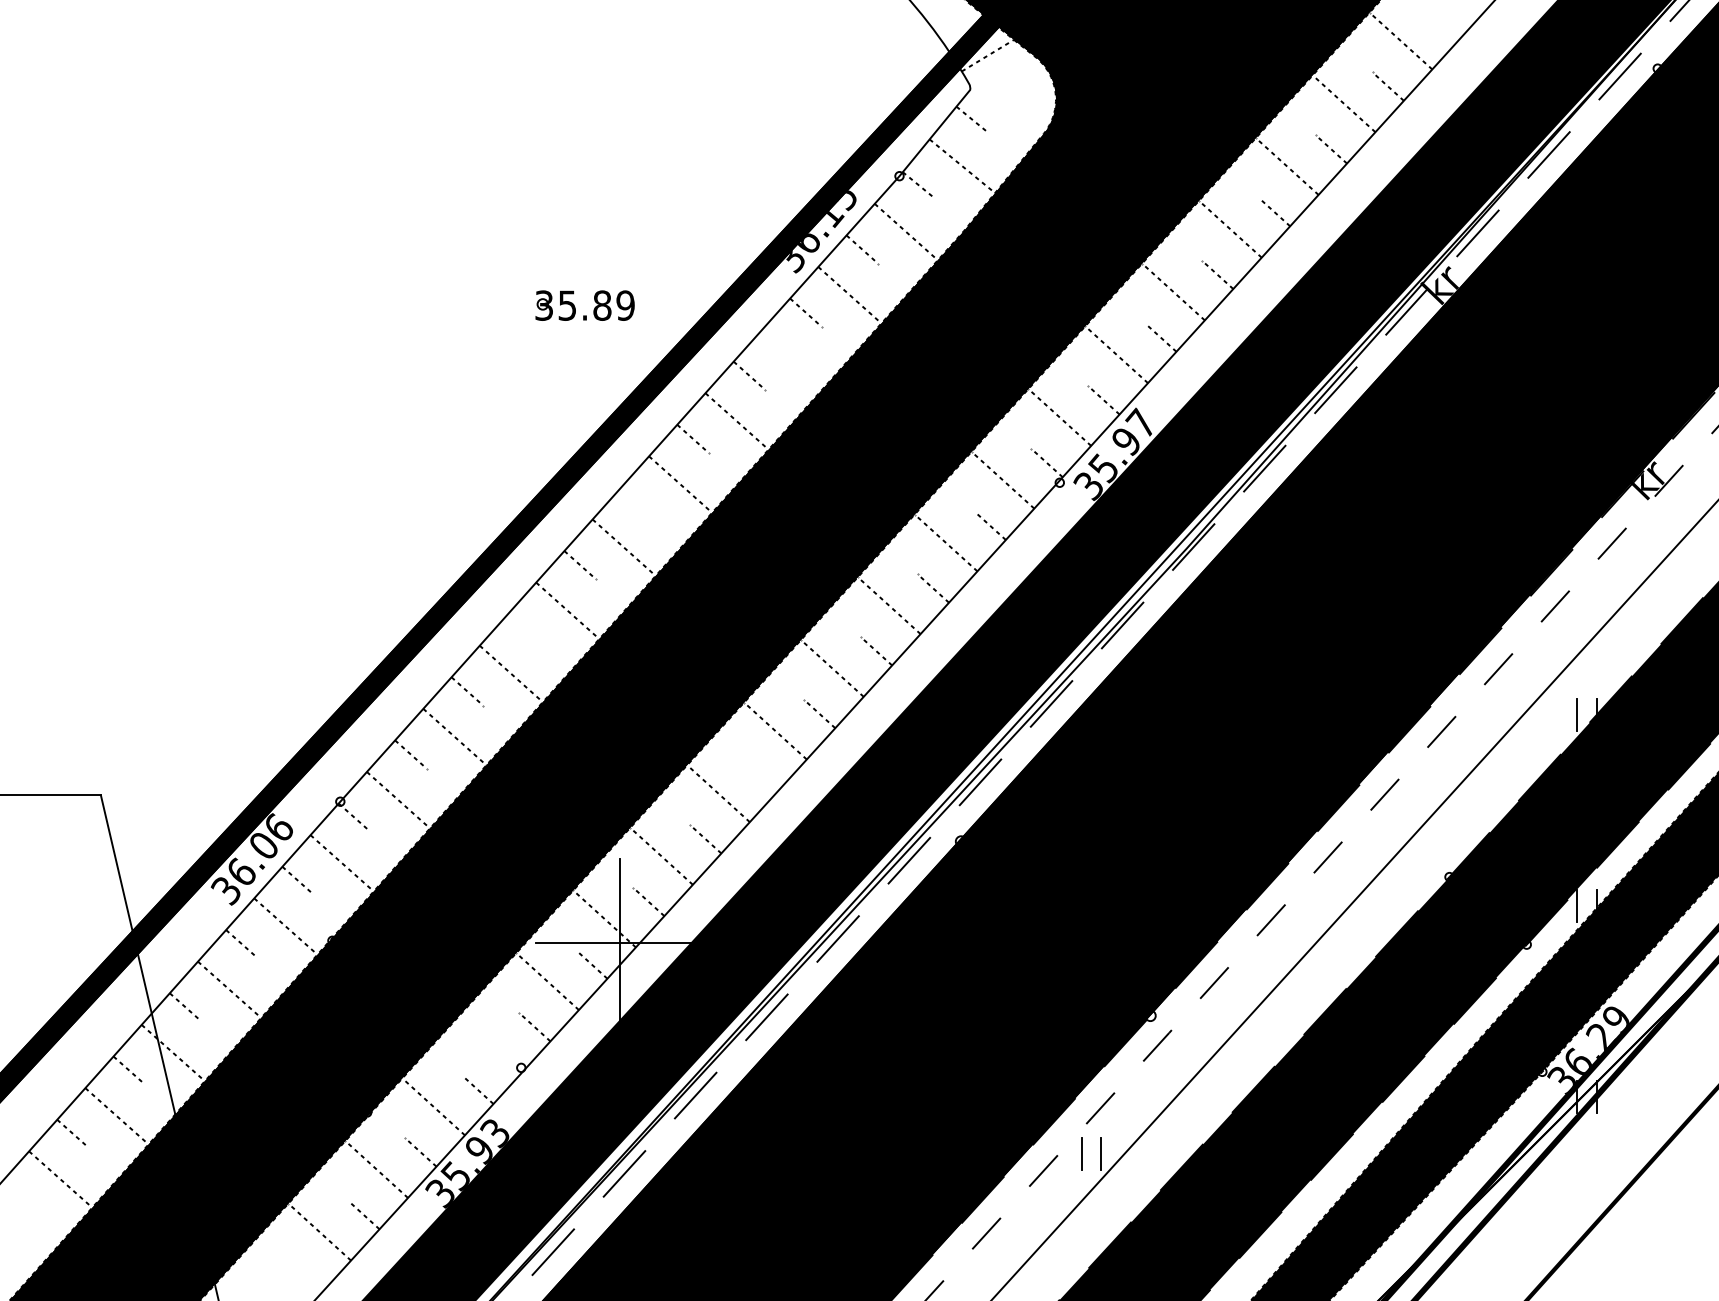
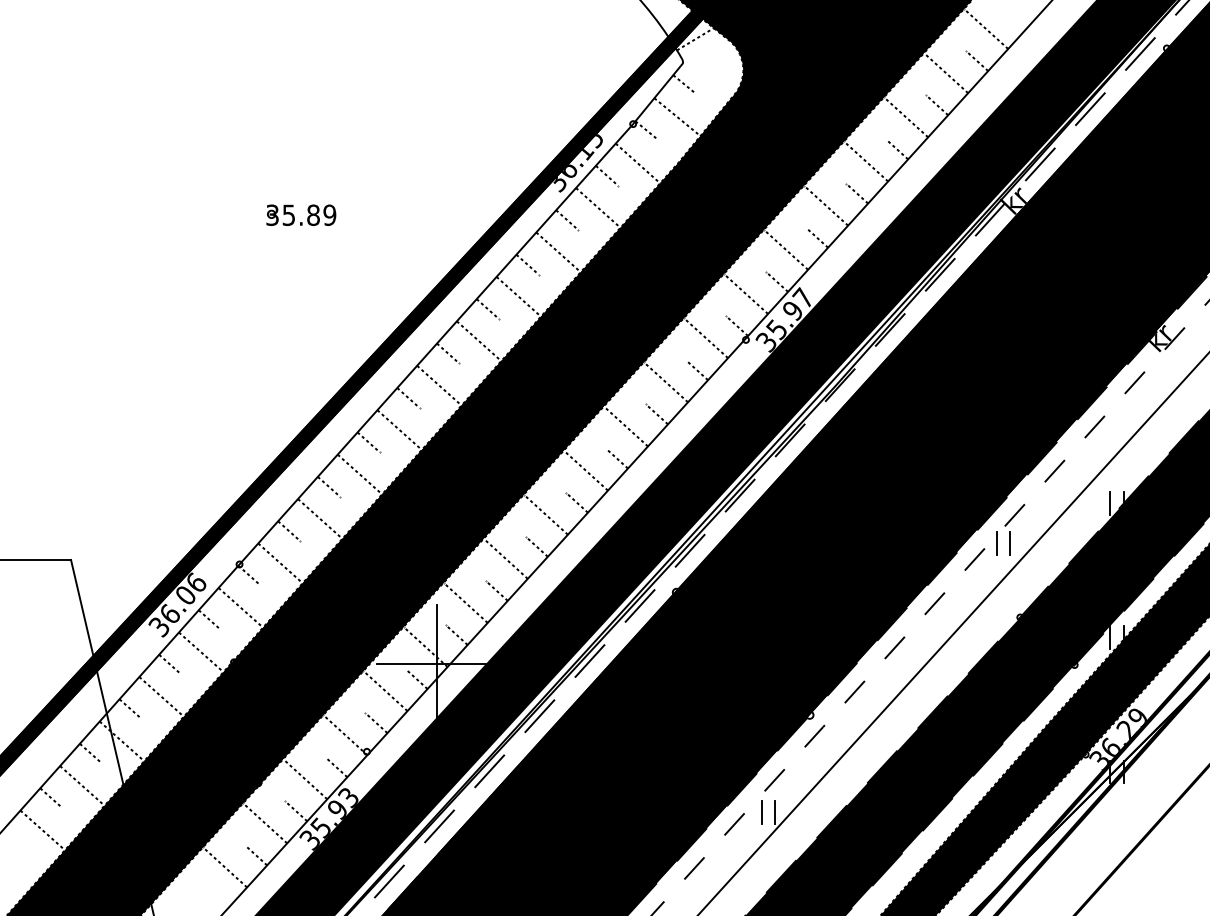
part: (575, 307) -> (294, 216), moved
line: (793, 358) -> (558, 252), added
line: (636, 501) -> (448, 353), added
line: (523, 628) -> (368, 442), added
part: (1416, 771) -> (997, 543), added
line: (762, 776) -> (536, 546), added
line: (490, 1043) -> (345, 734), added

